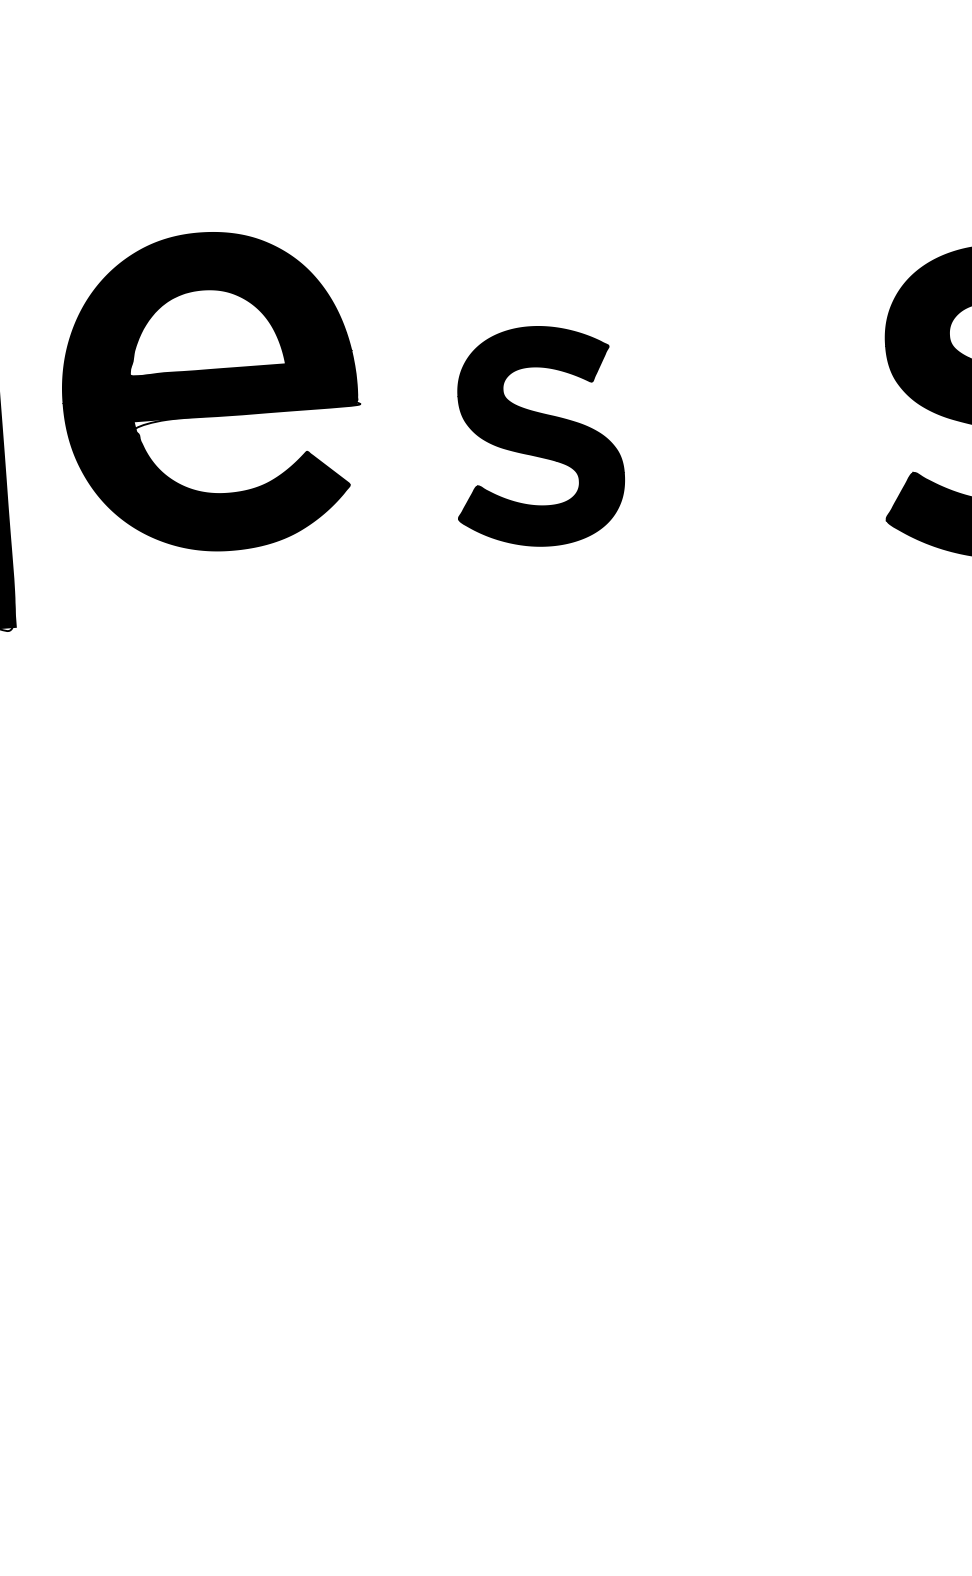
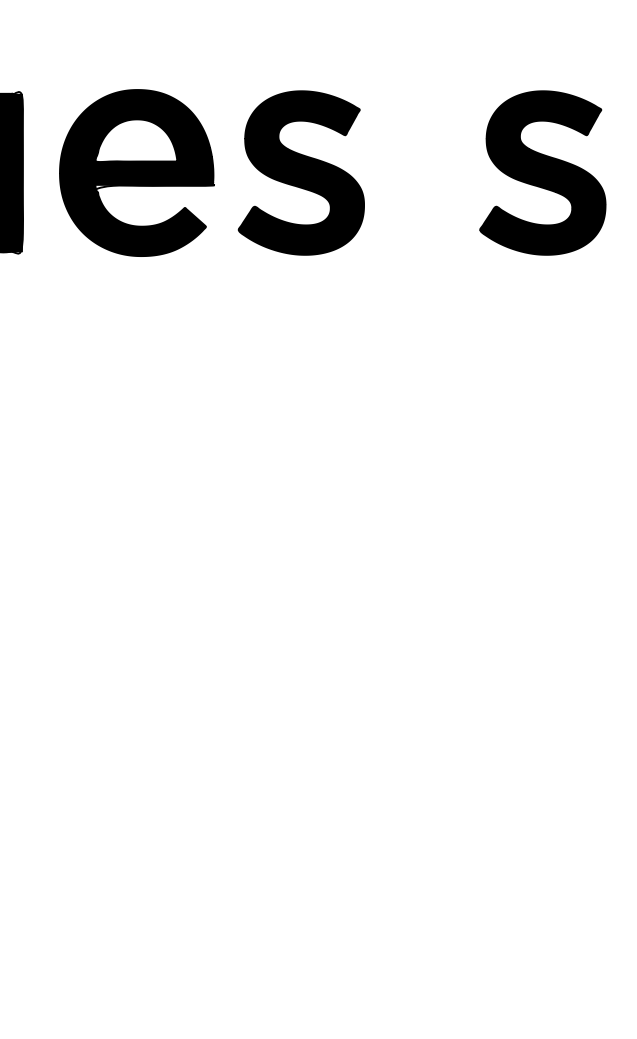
part: (209, 391) -> (136, 172), moved
part: (535, 435) -> (300, 172), size x1.43

